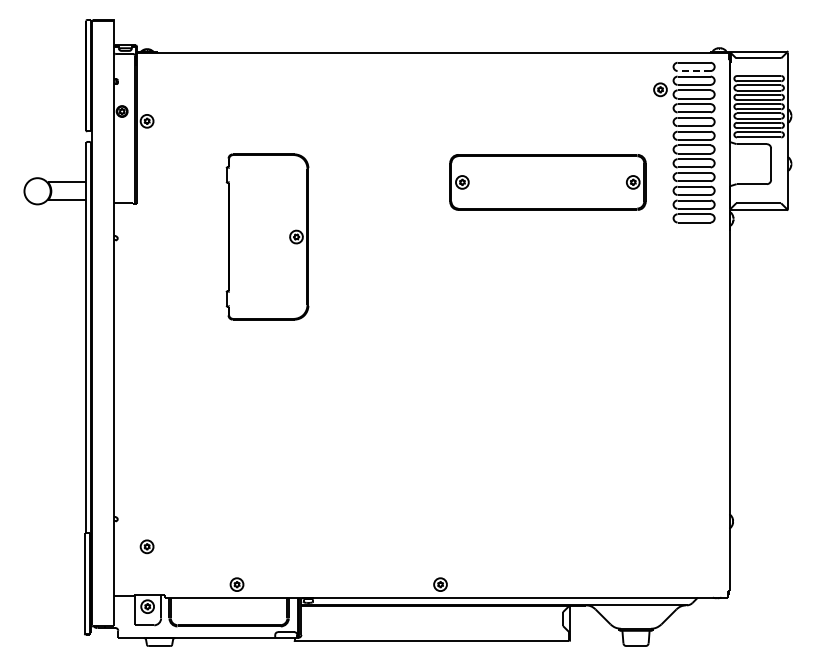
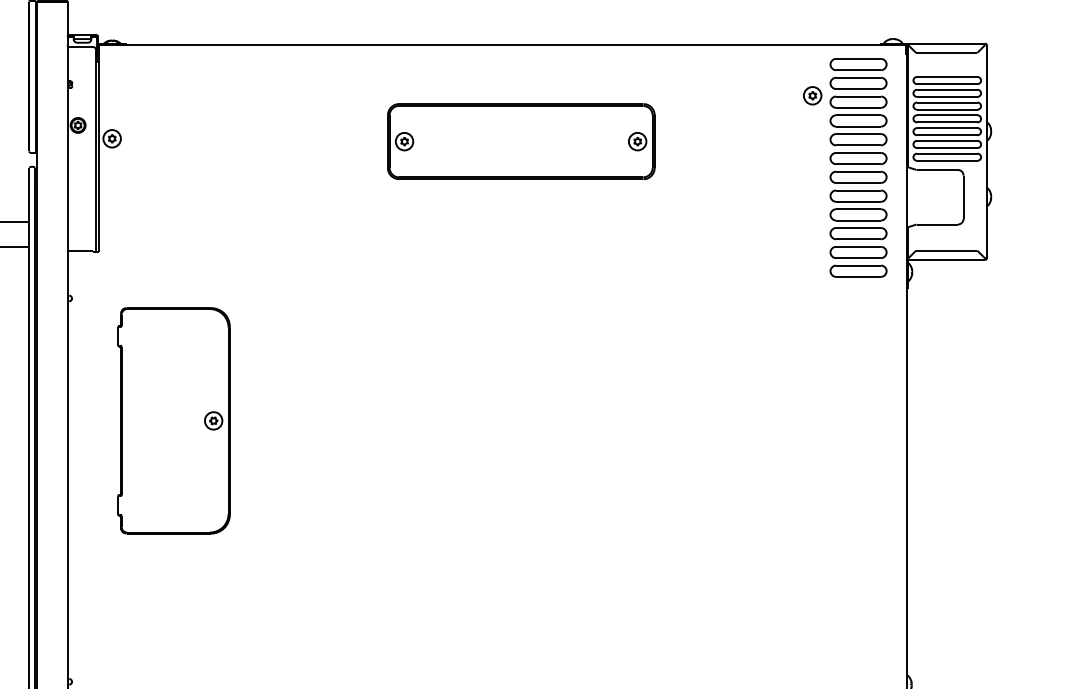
line: (694, 71) -> (859, 70), dashed -> solid
part: (547, 182) -> (520, 141), moved
part: (267, 236) -> (174, 420), moved

